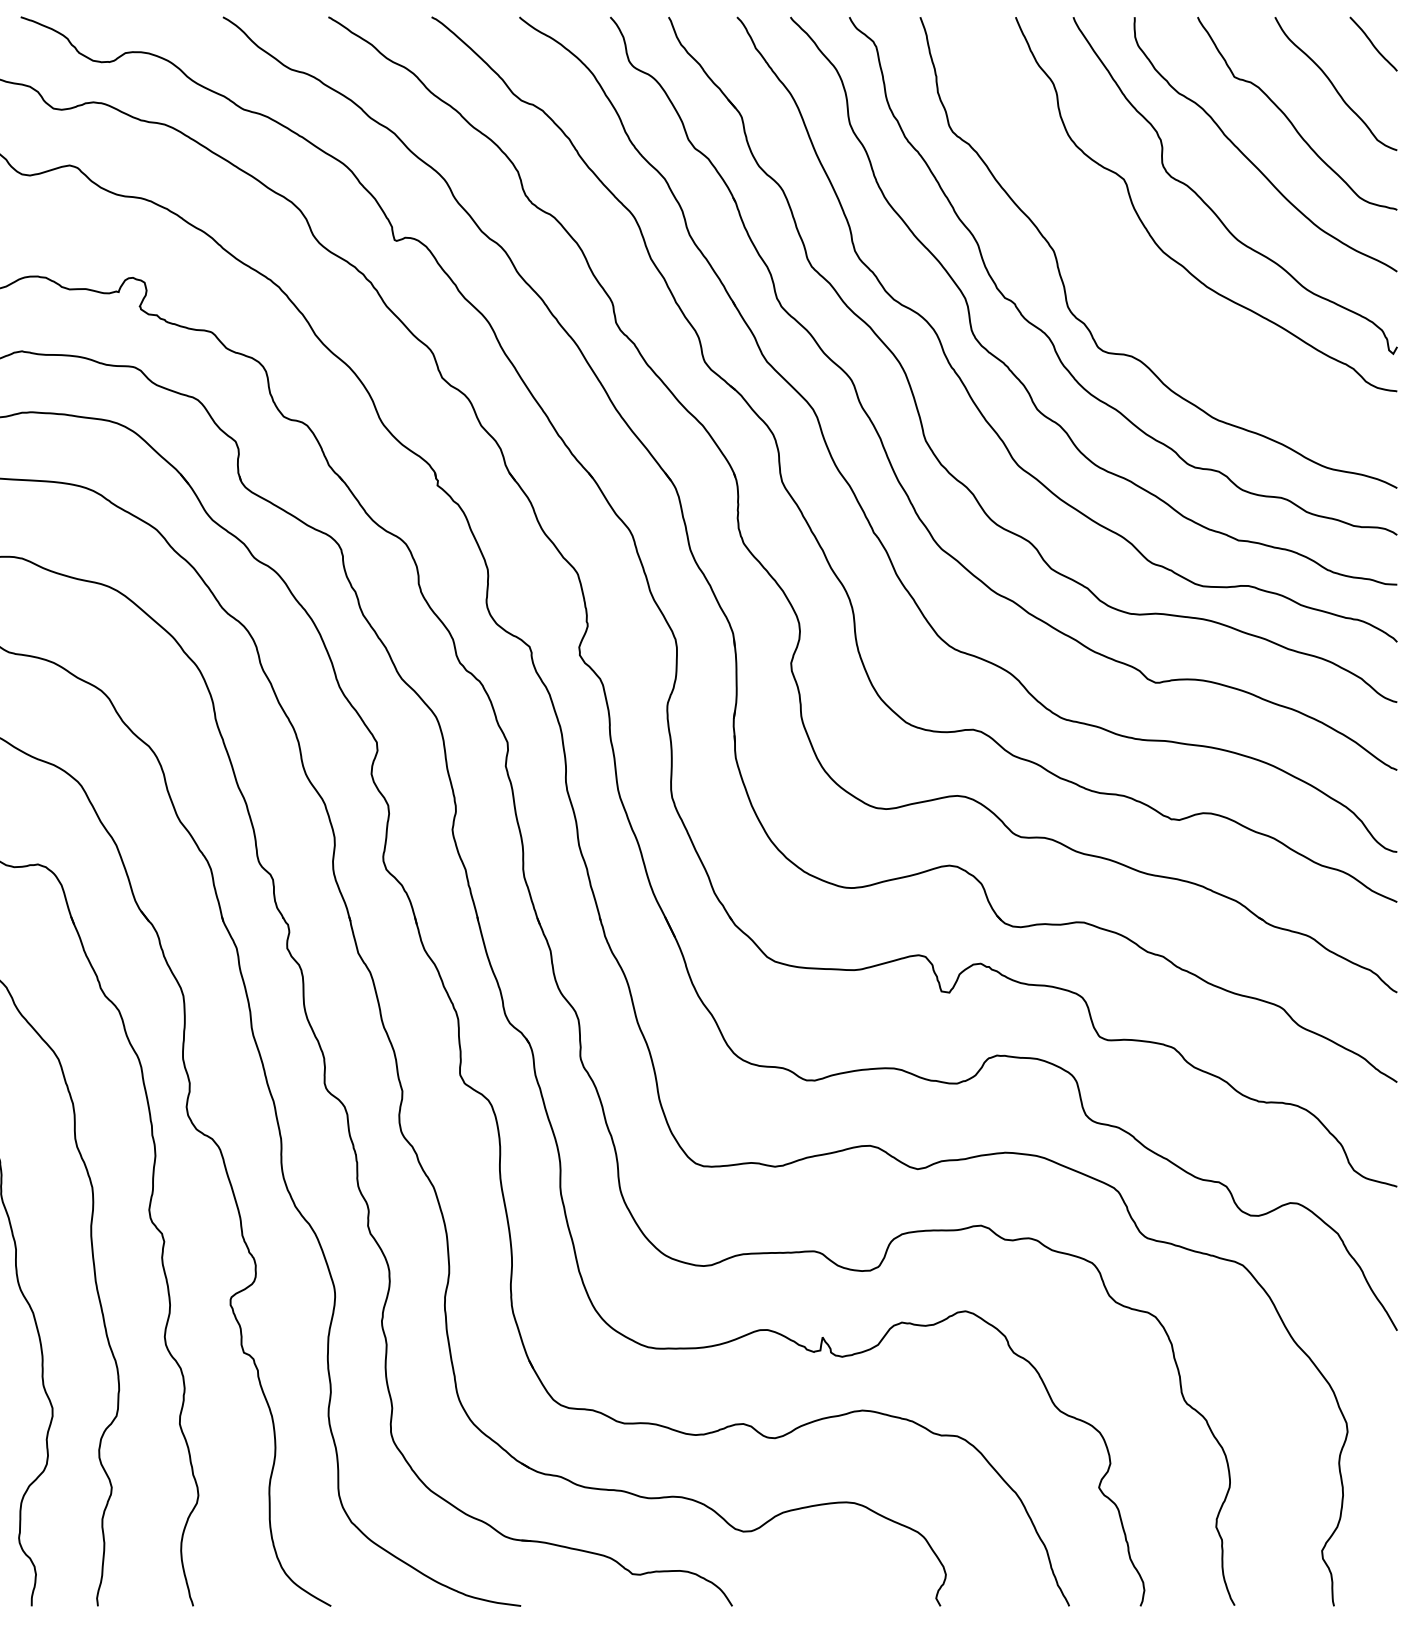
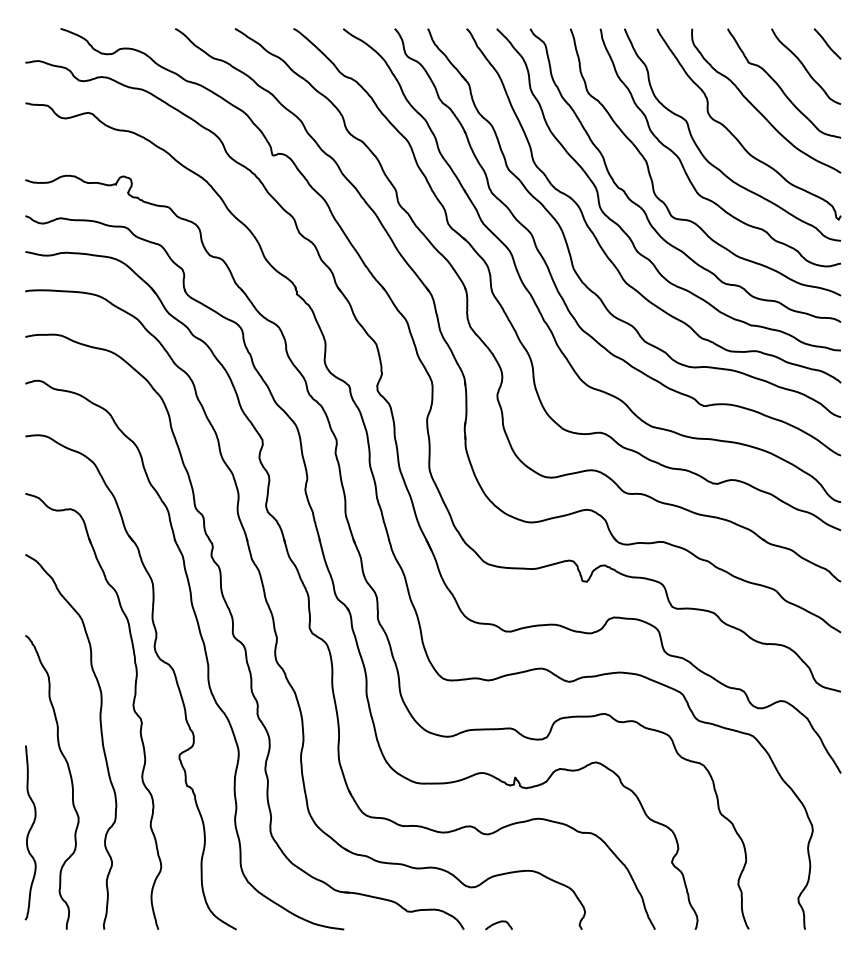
curve: (1117, 253) -> (682, 162), added
curve: (793, 1595) -> (498, 923), added

